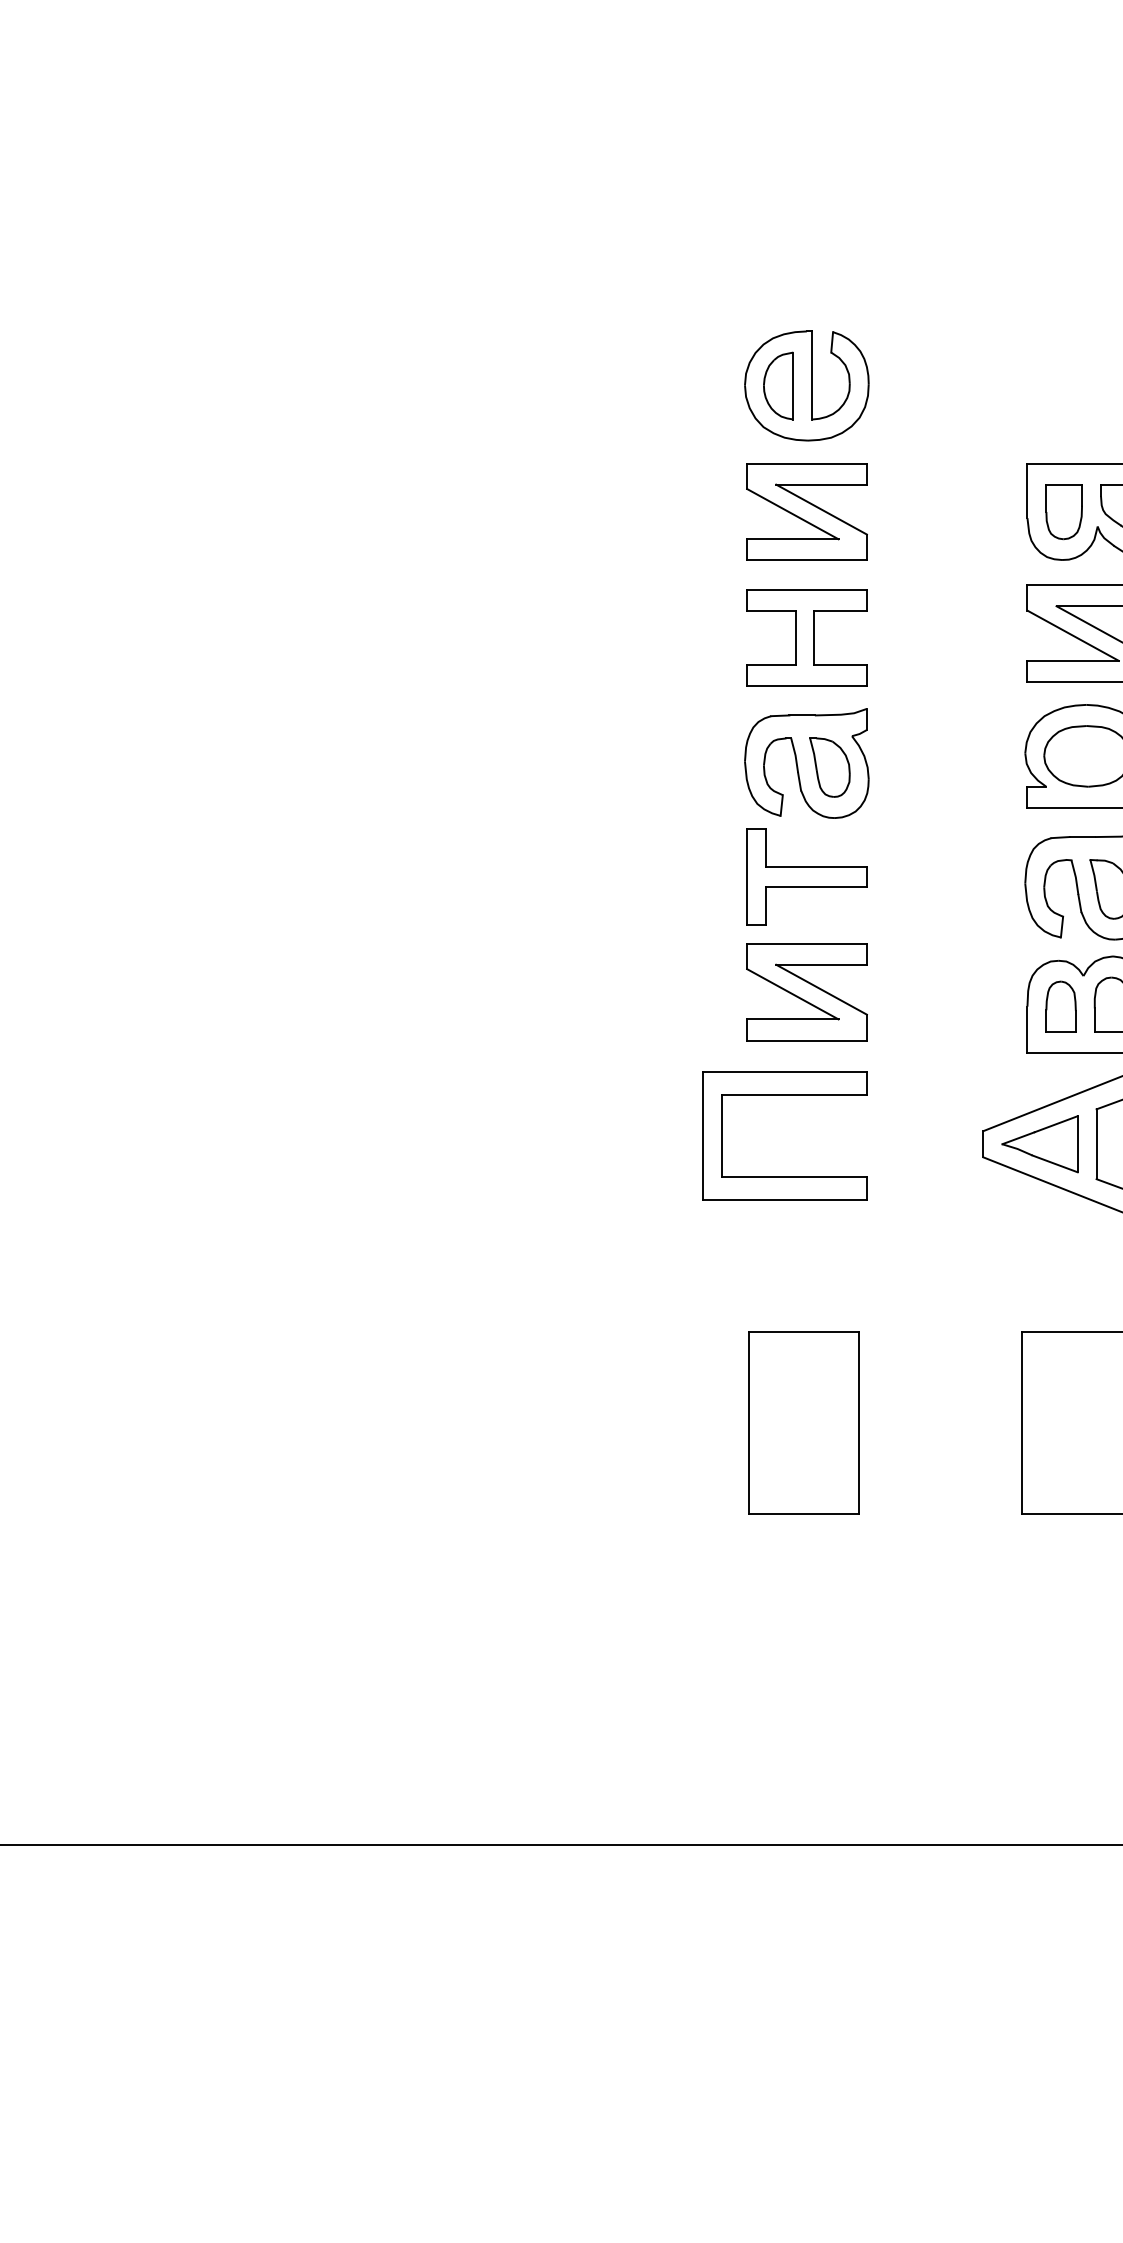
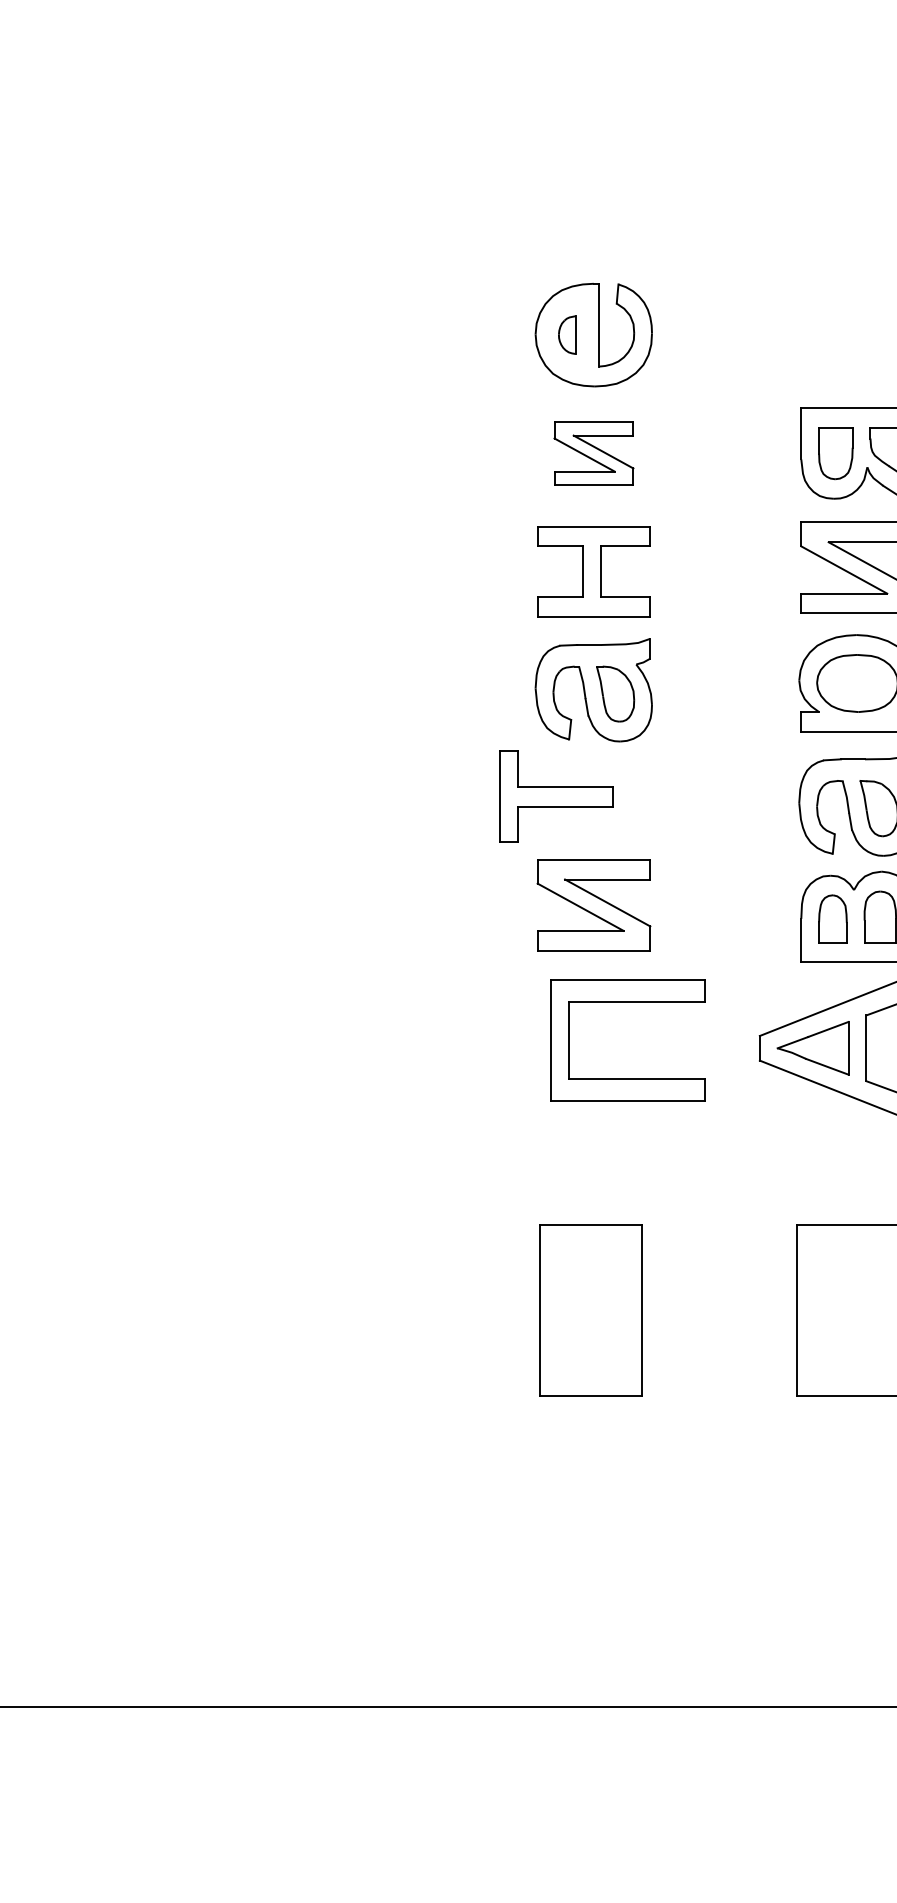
part: (778, 385) -> (567, 334), size x0.6
part: (806, 511) -> (593, 453), size x0.7
part: (806, 876) -> (555, 796), moved
part: (784, 1095) -> (627, 1002), moved

